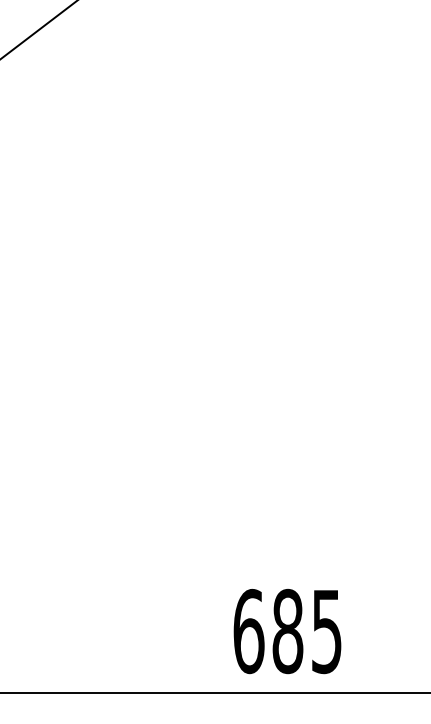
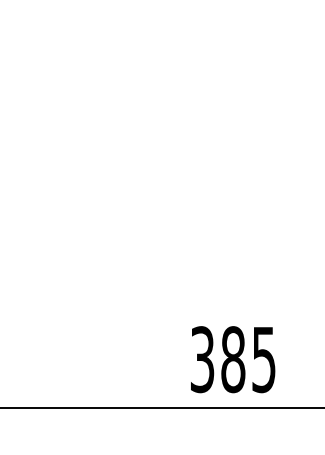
text: (248, 631) -> (202, 359), 685 -> 385

